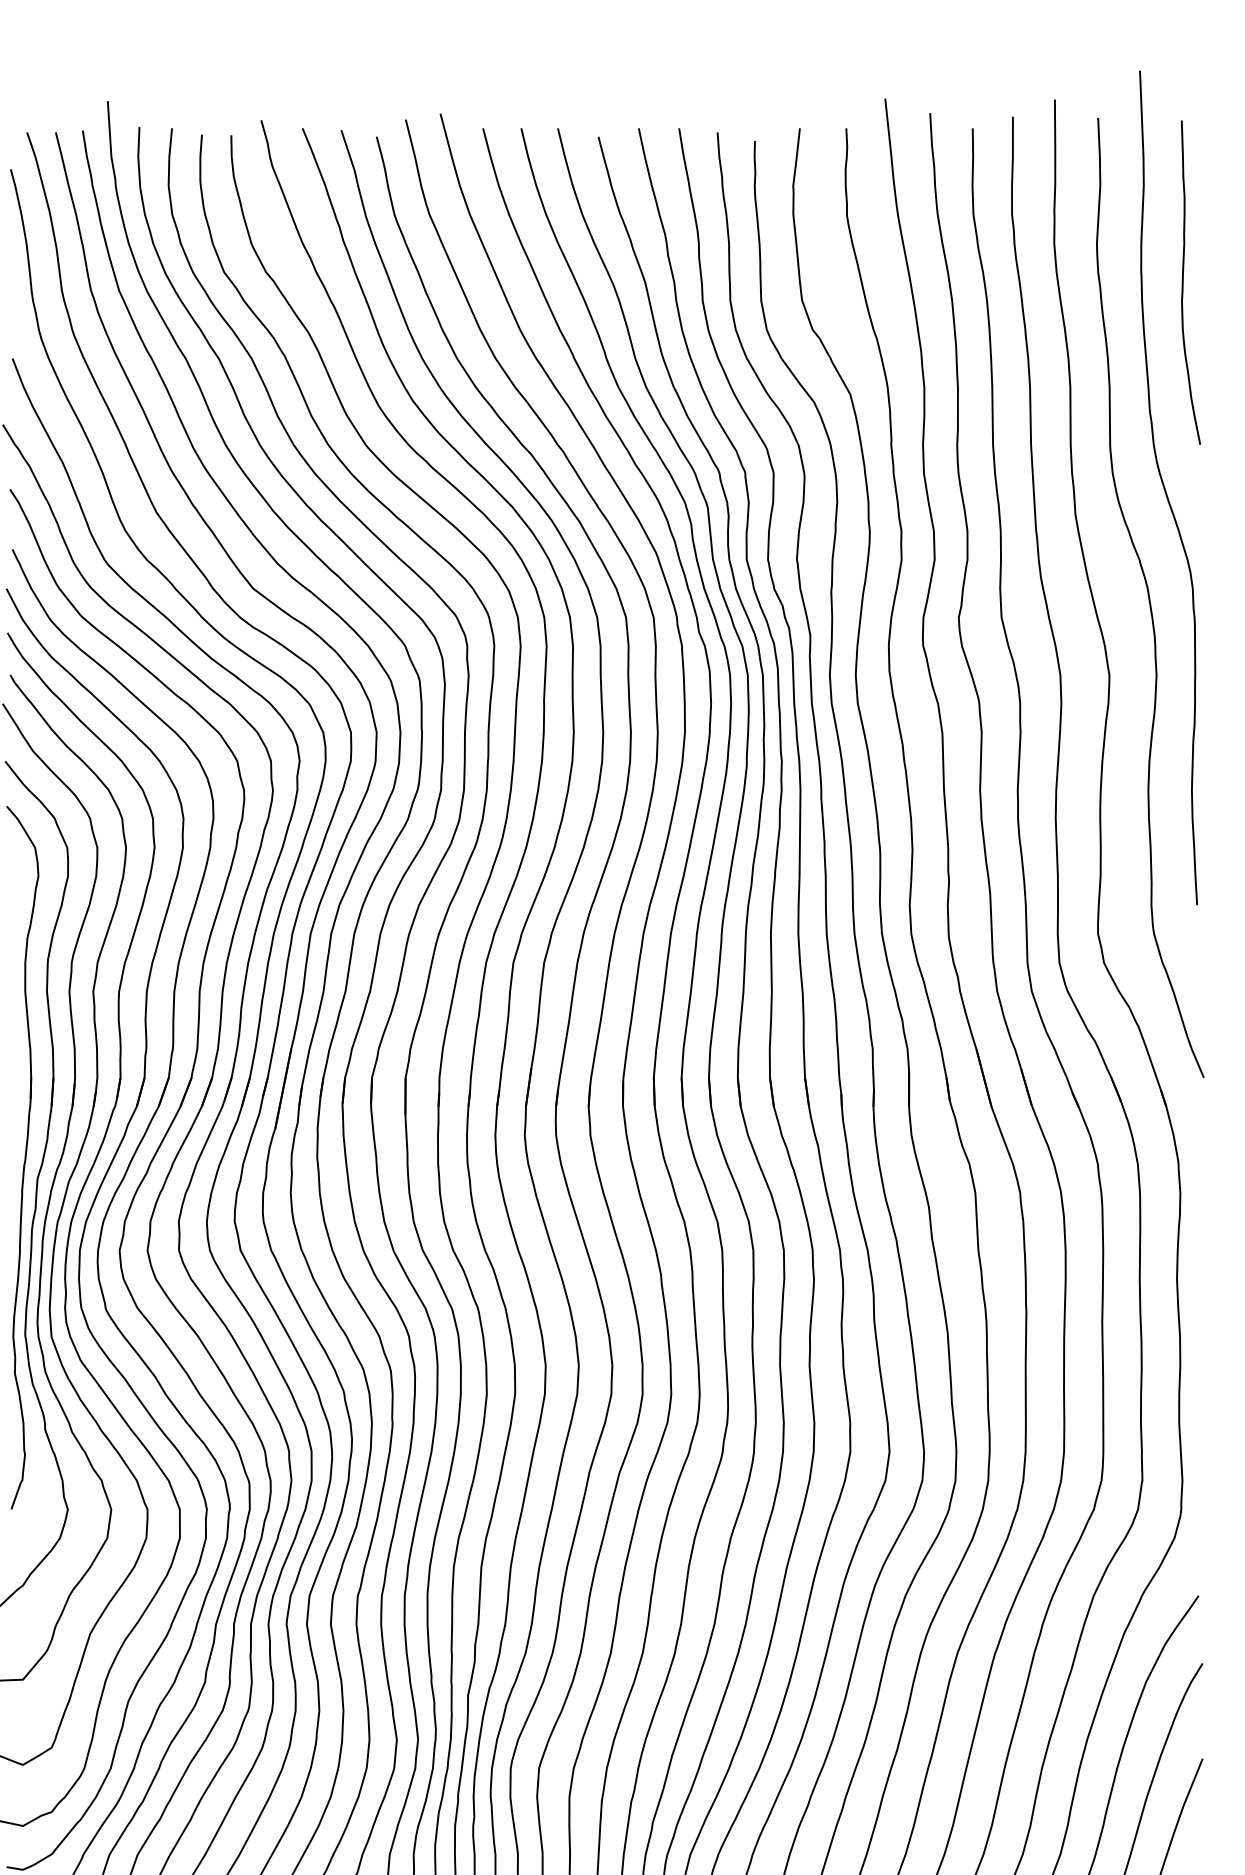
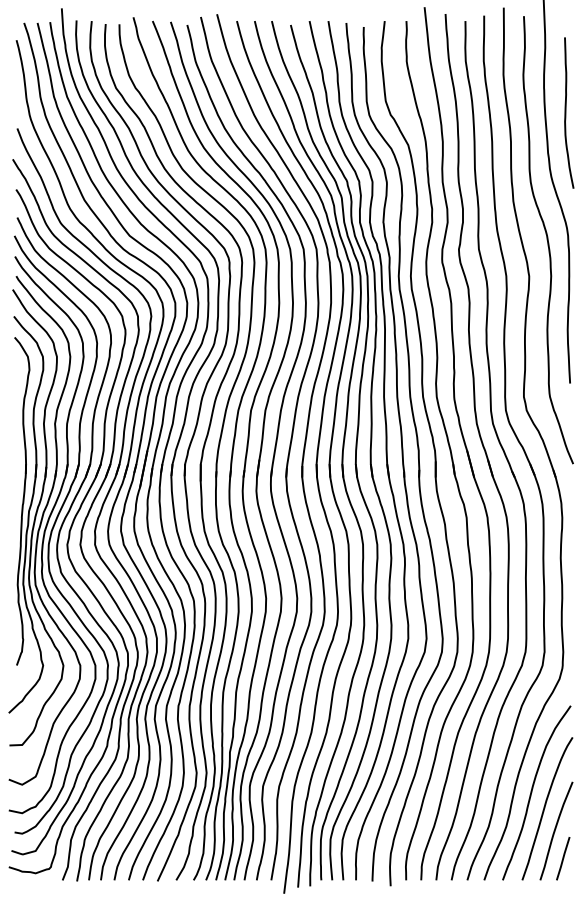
curve: (1185, 281) -> (566, 112), moved

